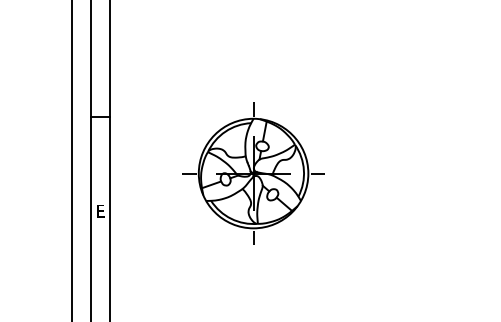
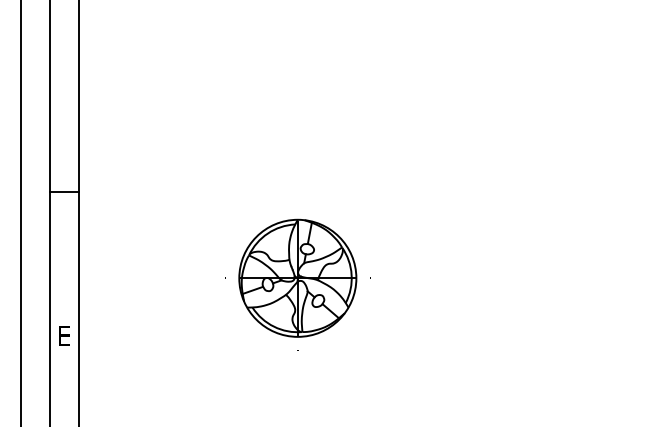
part: (253, 173) -> (297, 278), size x0.7

